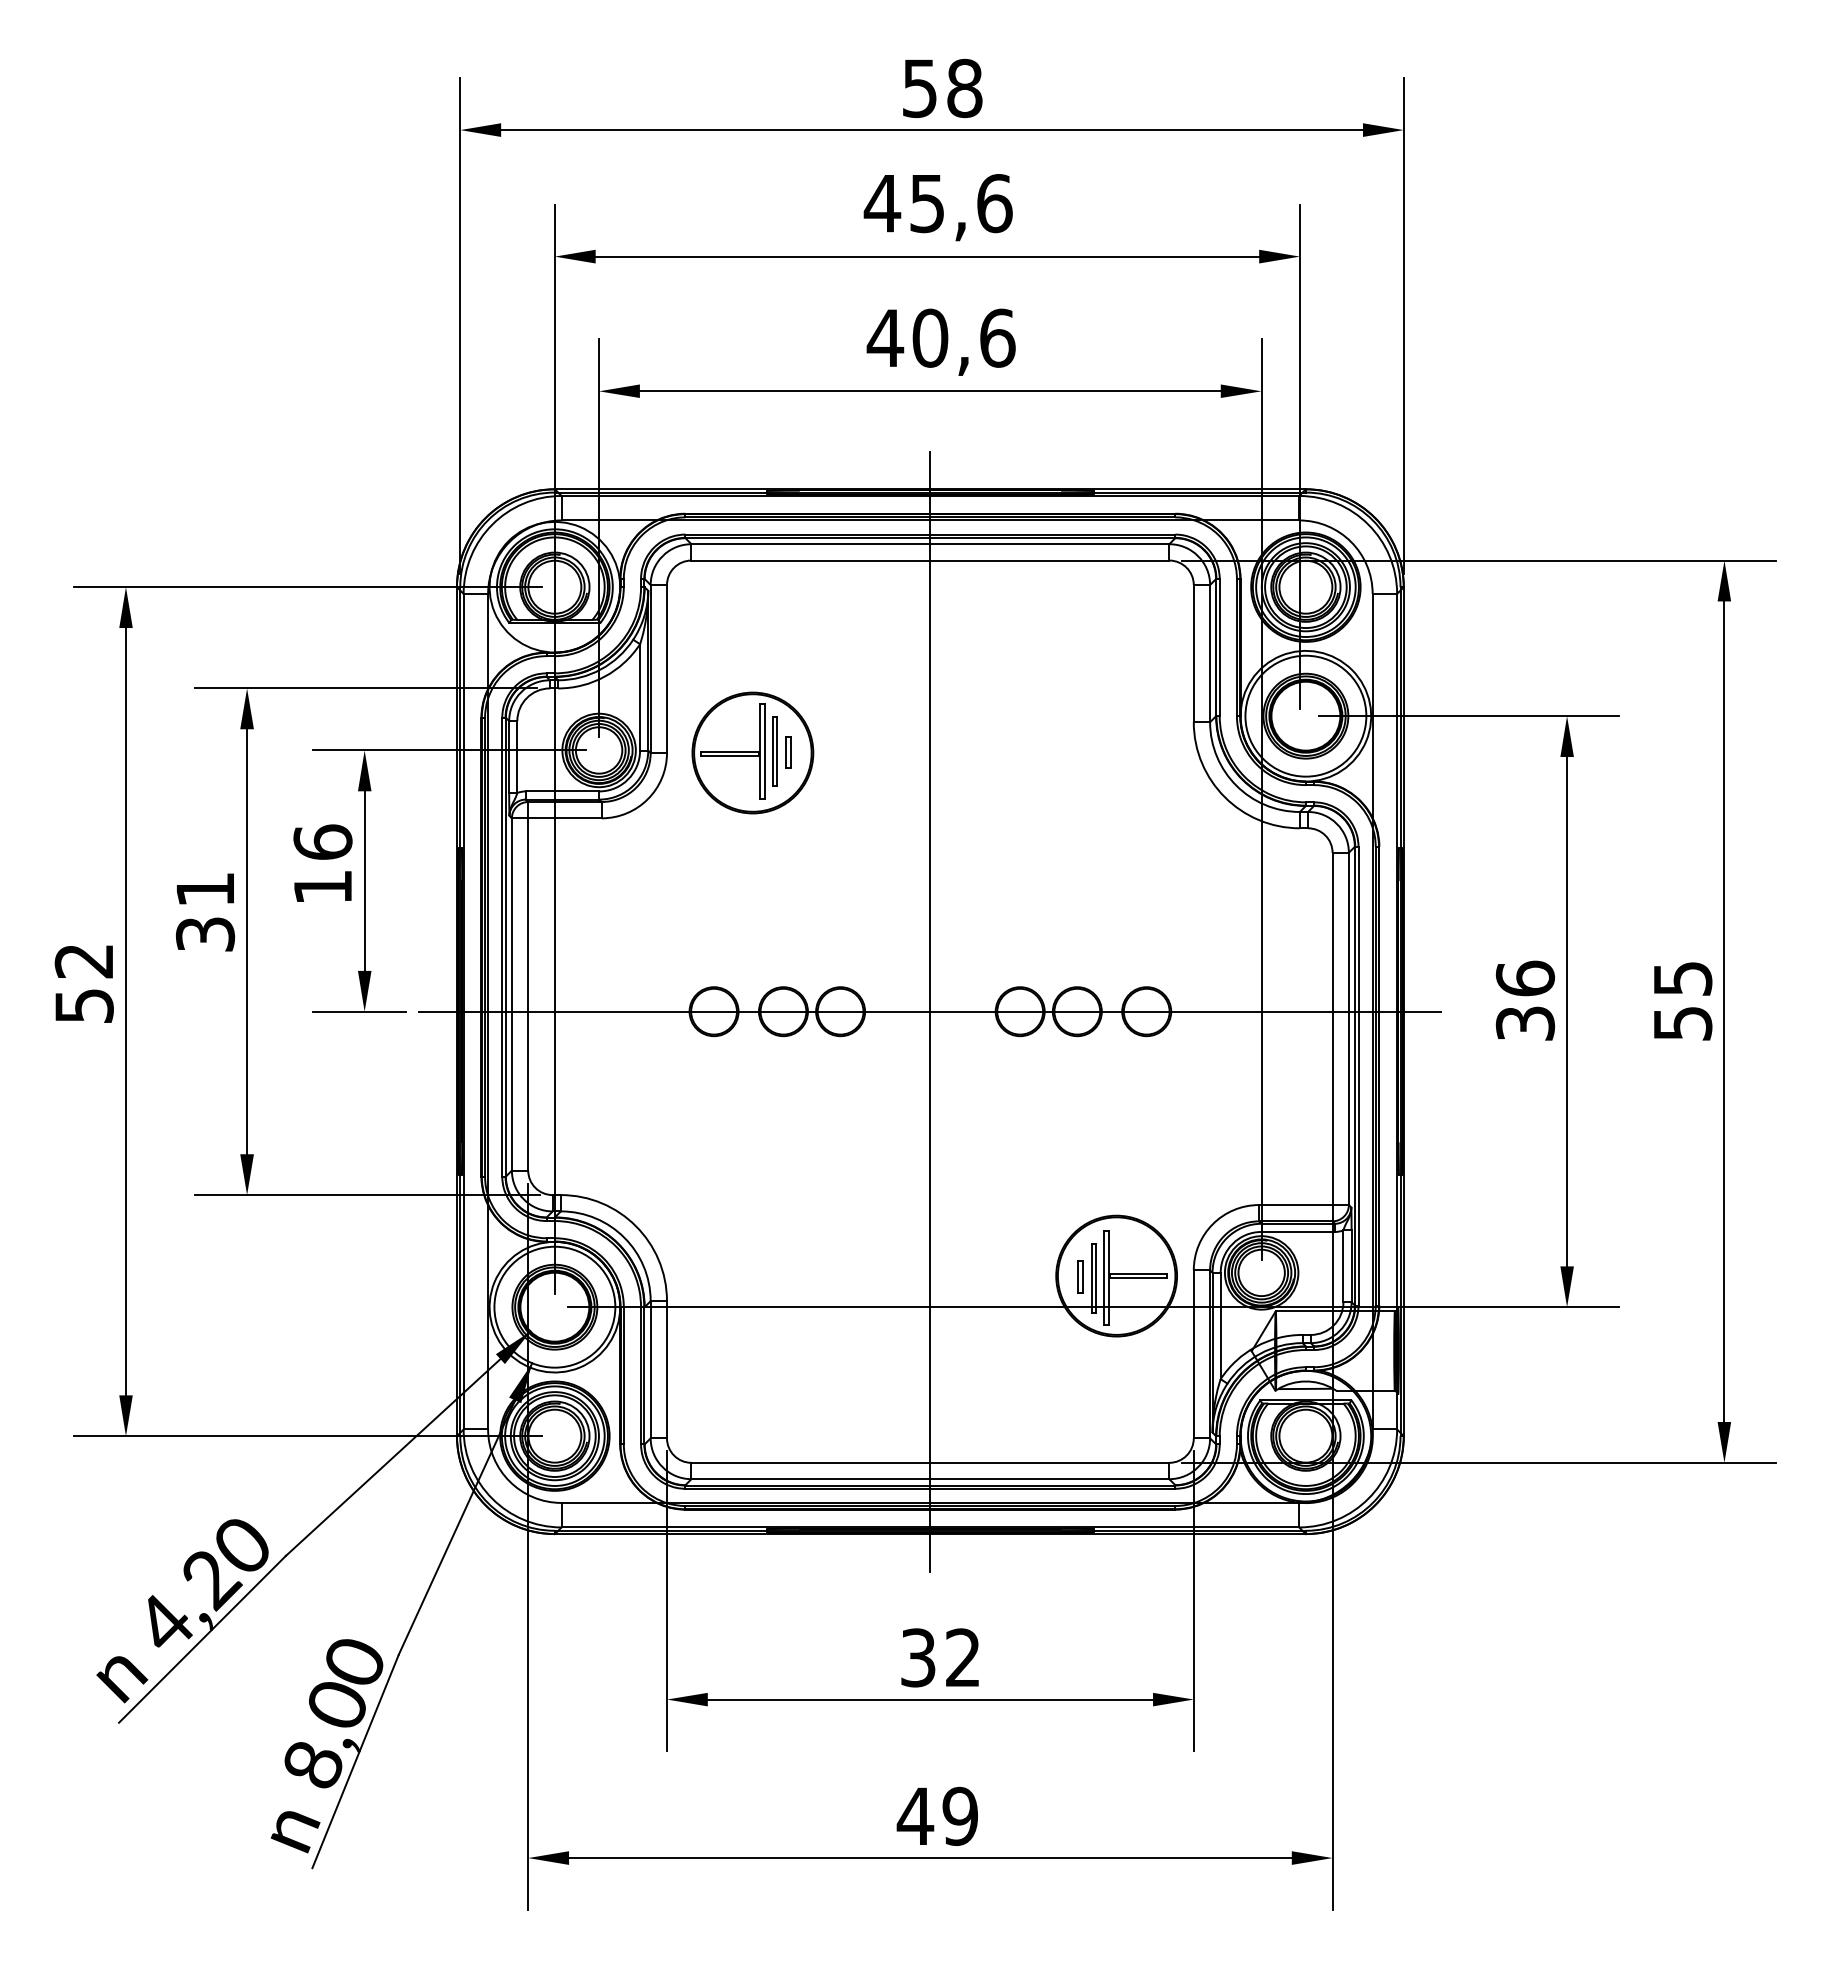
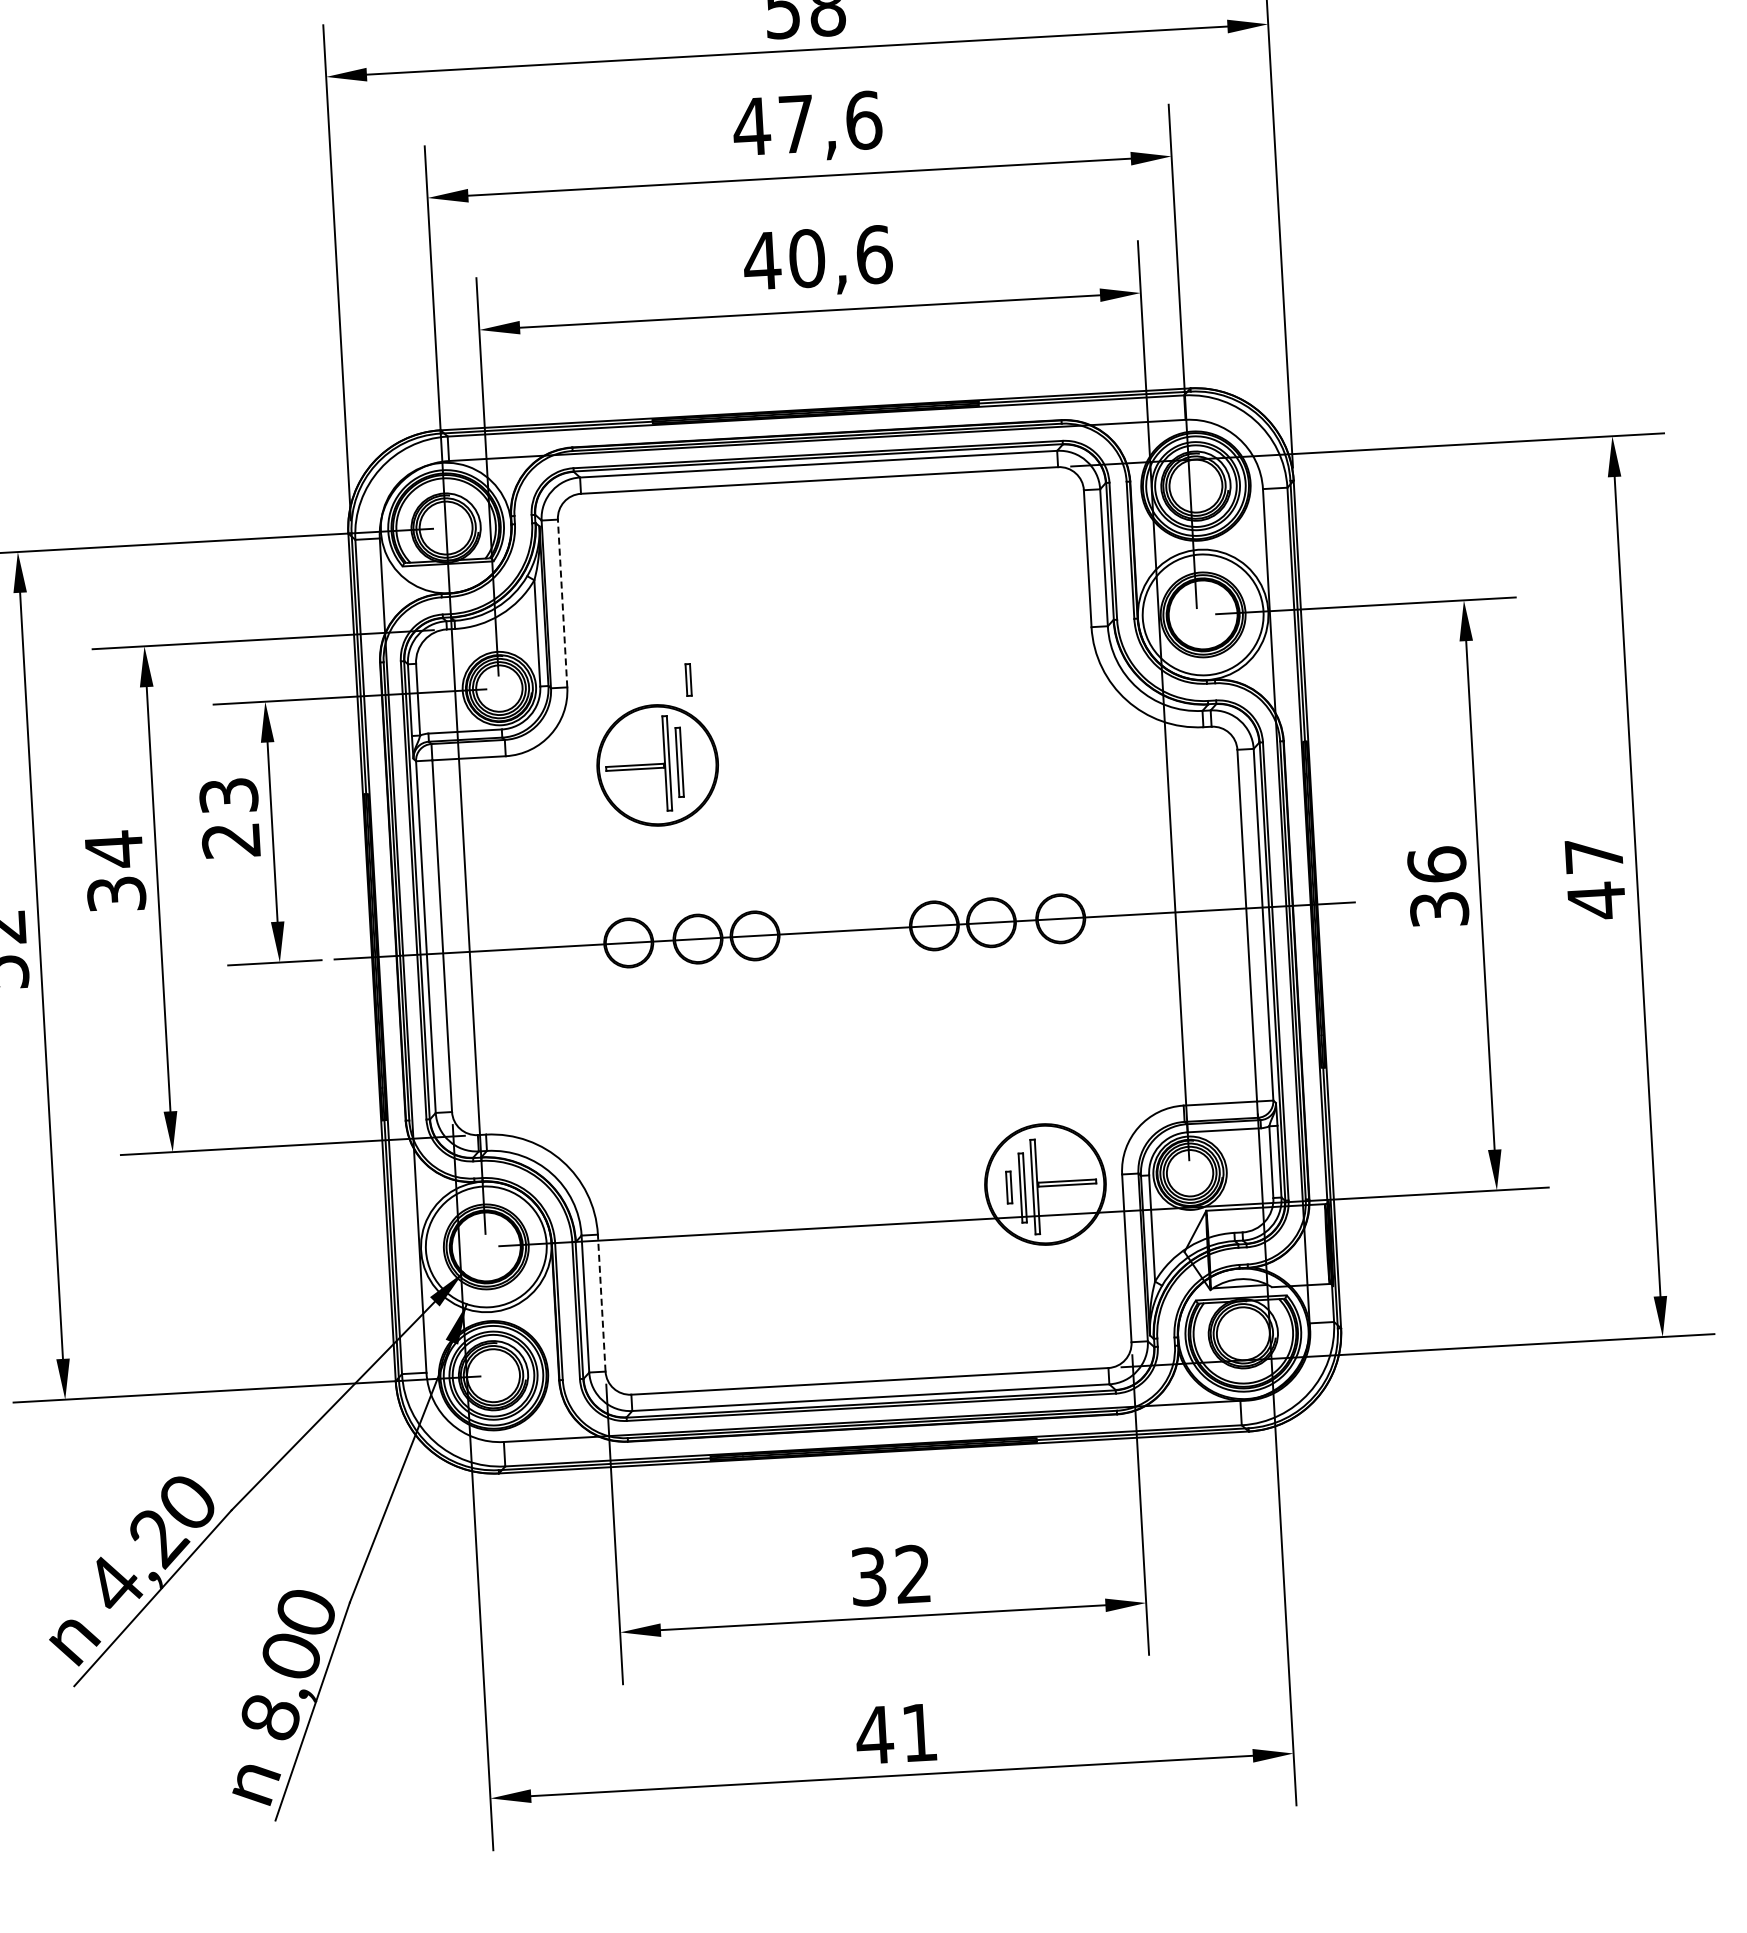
text: (926, 204) -> (795, 125), 45,6 -> 47,6
line: (666, 668) -> (562, 602), solid -> dashed
part: (752, 752) -> (657, 764), moved
text: (322, 864) -> (229, 817), 16 -> 23
text: (204, 889) -> (113, 849), 31 -> 34
text: (1683, 1002) -> (1596, 879), 55 -> 47
line: (930, 1011) -> (844, 930), removed
line: (666, 1369) -> (601, 1302), solid -> dashed
text: (959, 1816) -> (918, 1732), 49 -> 41

